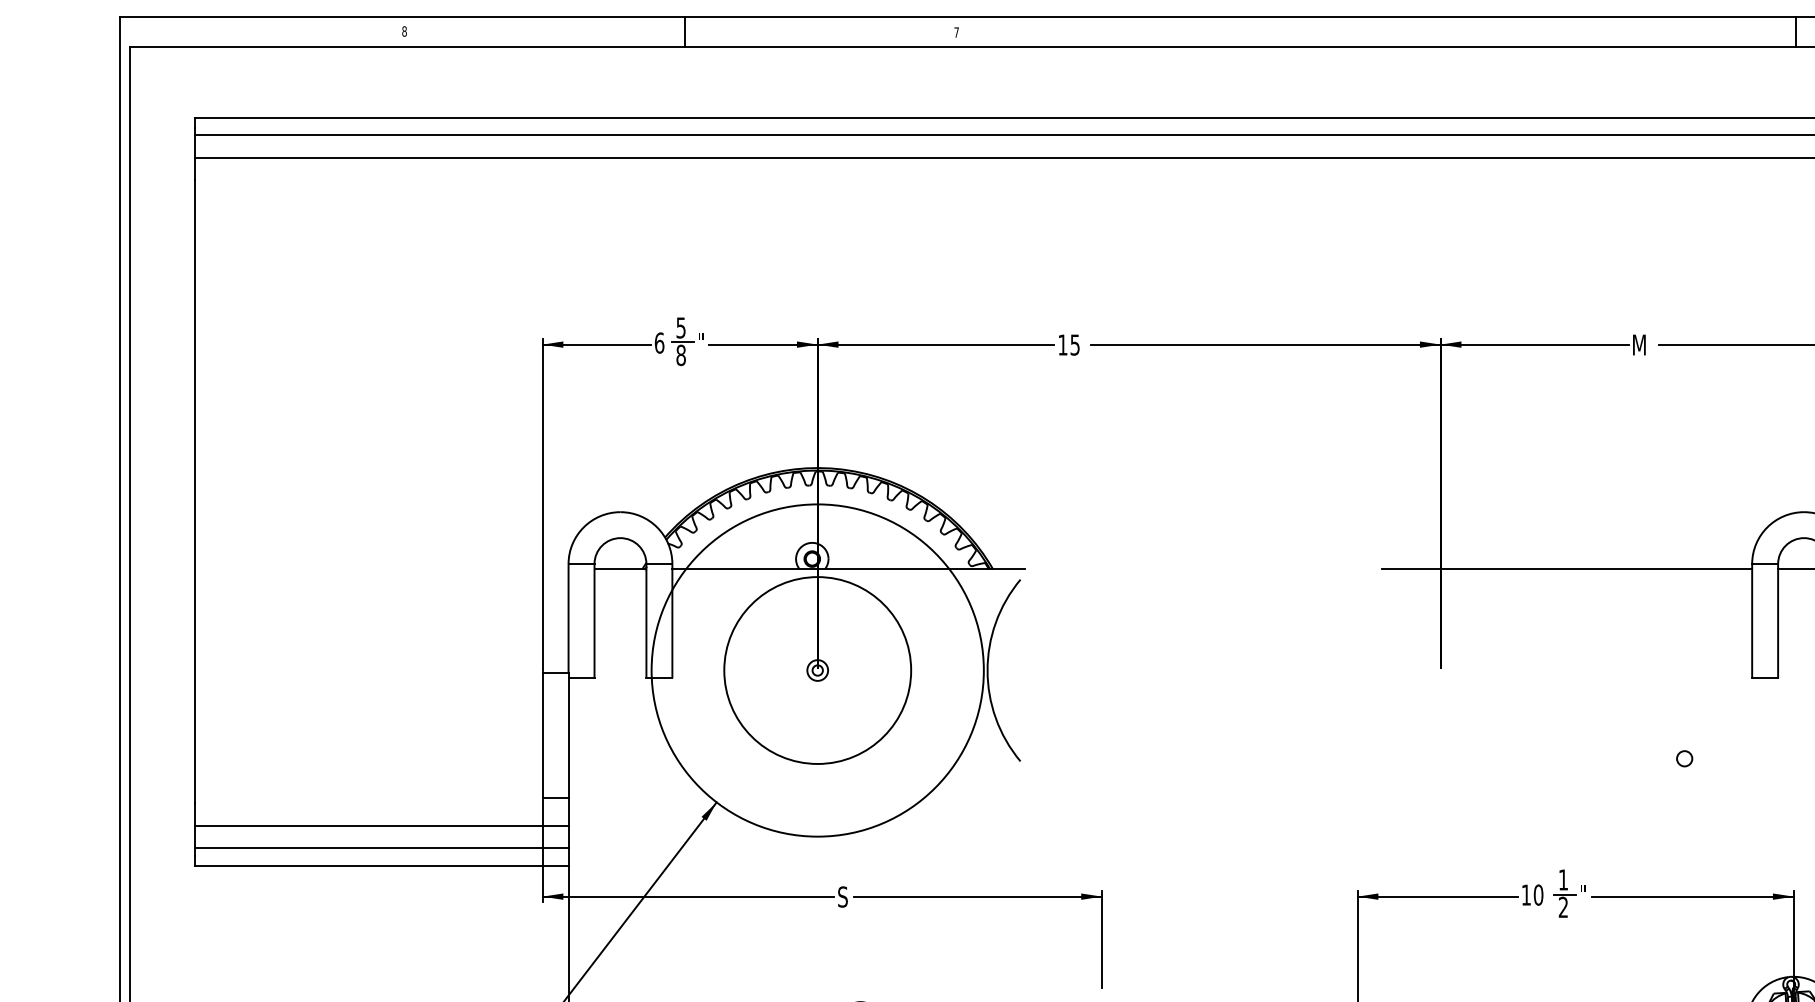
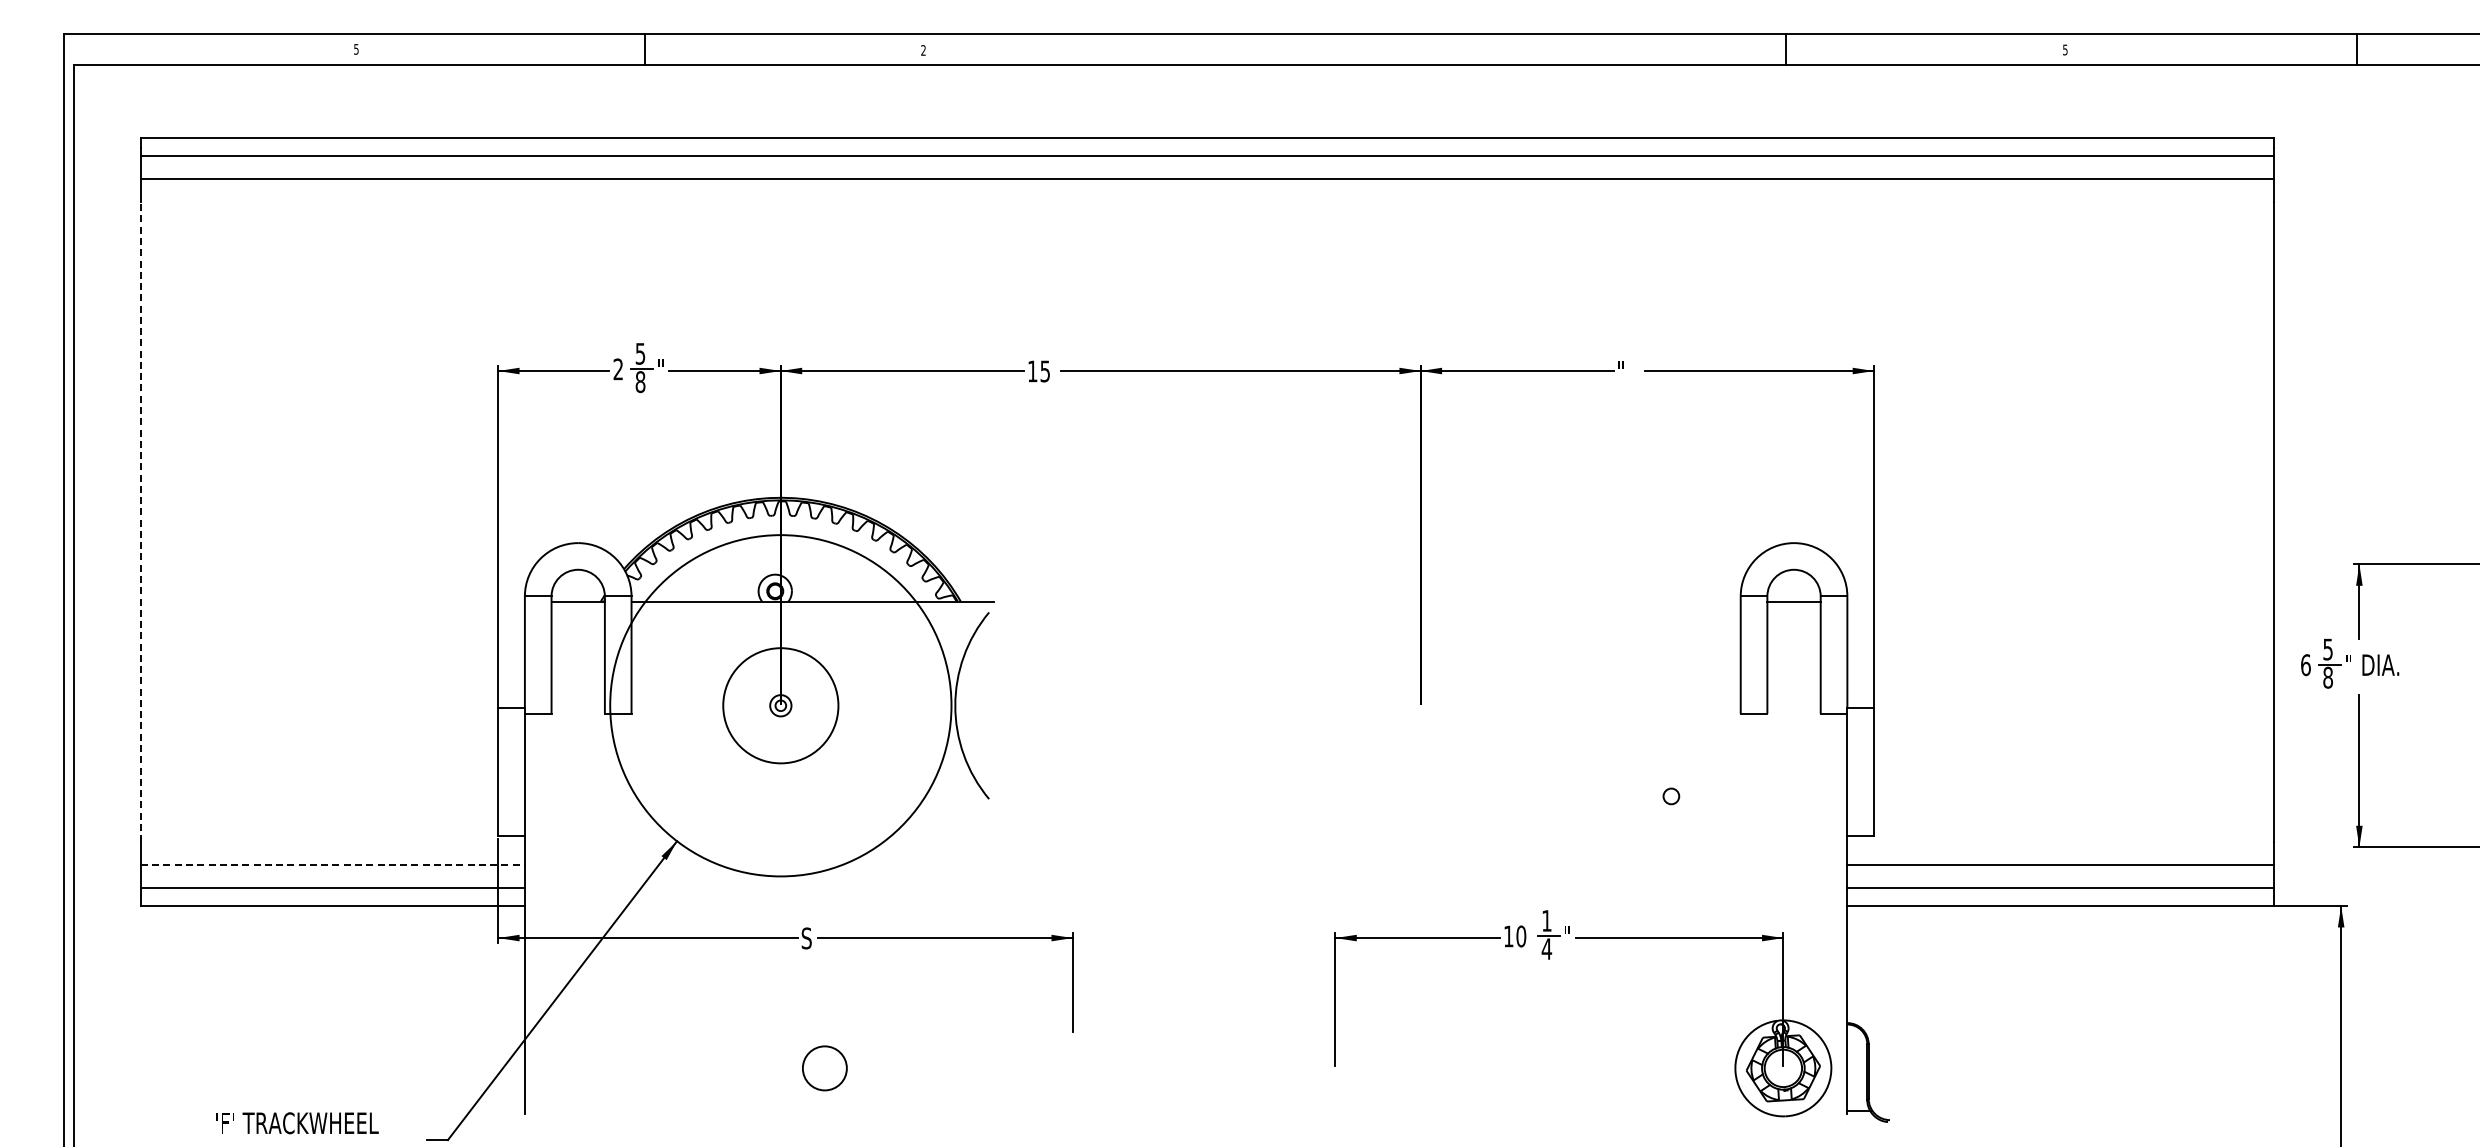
text: (404, 31) -> (356, 49), 8 -> 5
text: (956, 32) -> (923, 50), 7 -> 2
text: (659, 343) -> (618, 369), 6 -> 2
text: (1639, 345) -> (1624, 371), M -> "
line: (194, 492) -> (140, 522), solid -> dashed
line: (1566, 569) -> (1550, 601), removed
circle: (817, 670) -> (780, 705), size x0.6
line: (381, 826) -> (332, 865), solid -> dashed
text: (1563, 906) -> (1546, 948), 2 -> 4

